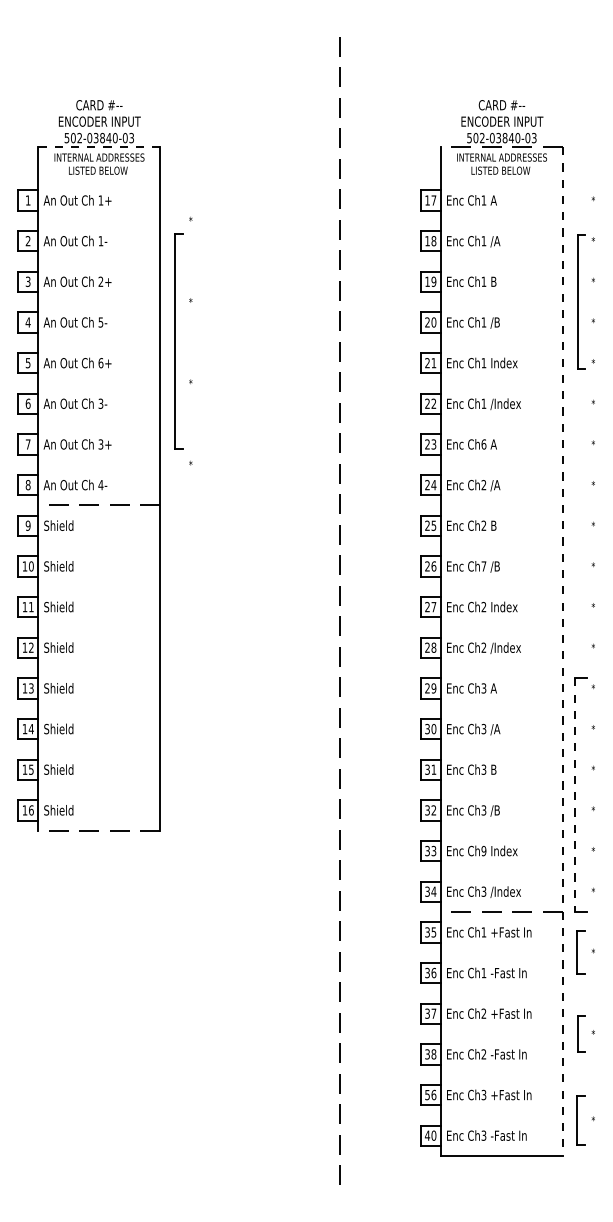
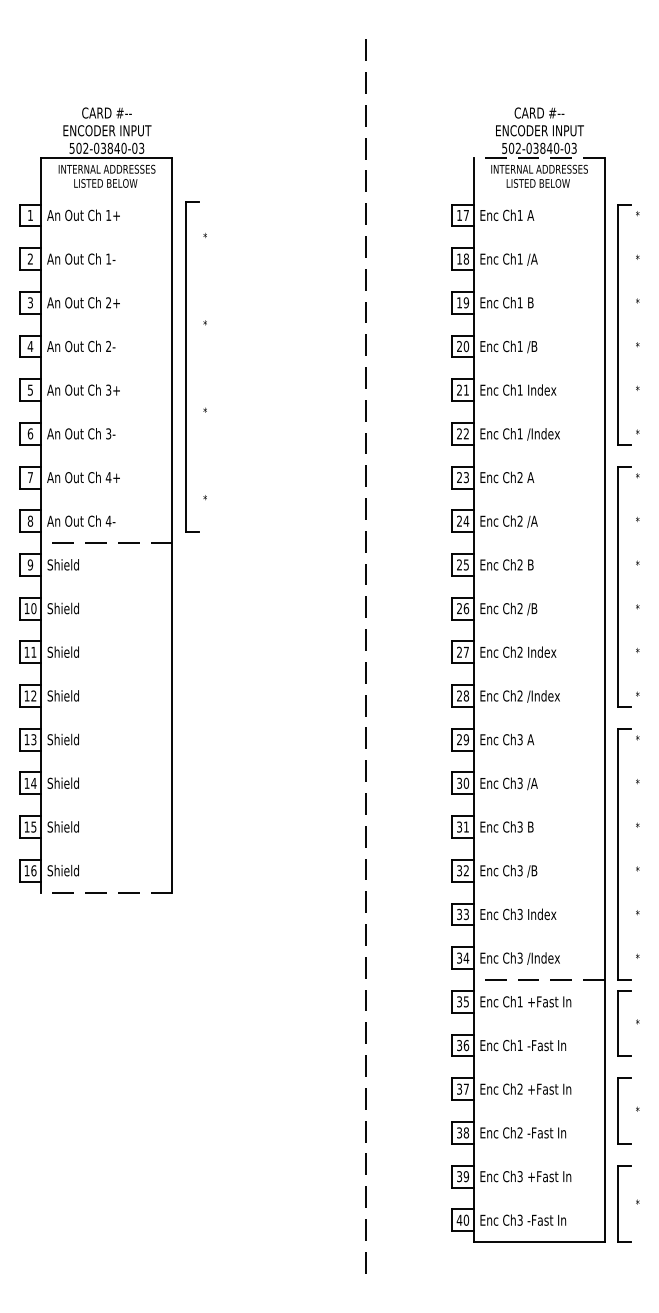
line: (98, 147) -> (106, 158), dashed -> solid
part: (581, 302) -> (624, 324), size x1.67
text: (100, 322) -> (108, 346), 5- -> 2-
part: (178, 341) -> (192, 366), size x1.43
text: (100, 362) -> (108, 389), 6+ -> 3+
text: (100, 444) -> (108, 477), 3+ -> 4+
text: (483, 444) -> (519, 477), Ch6 -> Ch2
part: (581, 545) -> (624, 586), added
text: (483, 566) -> (519, 608), Ch7 -> Ch2
line: (563, 651) -> (605, 700), dashed -> solid
line: (575, 795) -> (618, 854), dashed -> solid
text: (483, 851) -> (519, 914), Ch9 -> Ch3
part: (581, 952) -> (624, 1023), size x1.43
part: (581, 1033) -> (624, 1110), size x1.67
text: (431, 1094) -> (463, 1176), 56 -> 39
part: (581, 1120) -> (624, 1203), size x1.43

